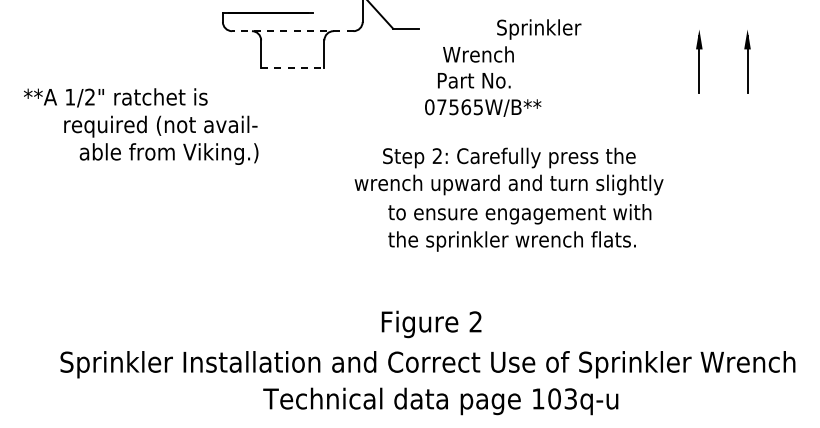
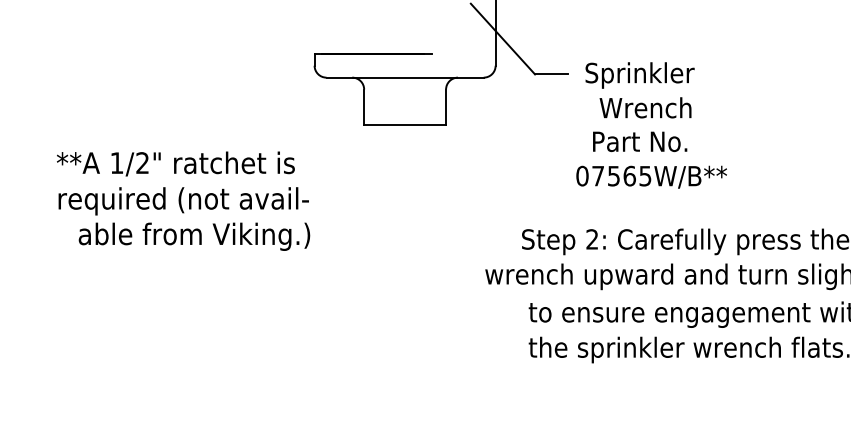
text: (539, 29) -> (640, 75), moved
line: (292, 31) -> (404, 78), dashed -> solid
line: (292, 67) -> (404, 124), dashed -> solid
text: (161, 139) -> (184, 217), moved

